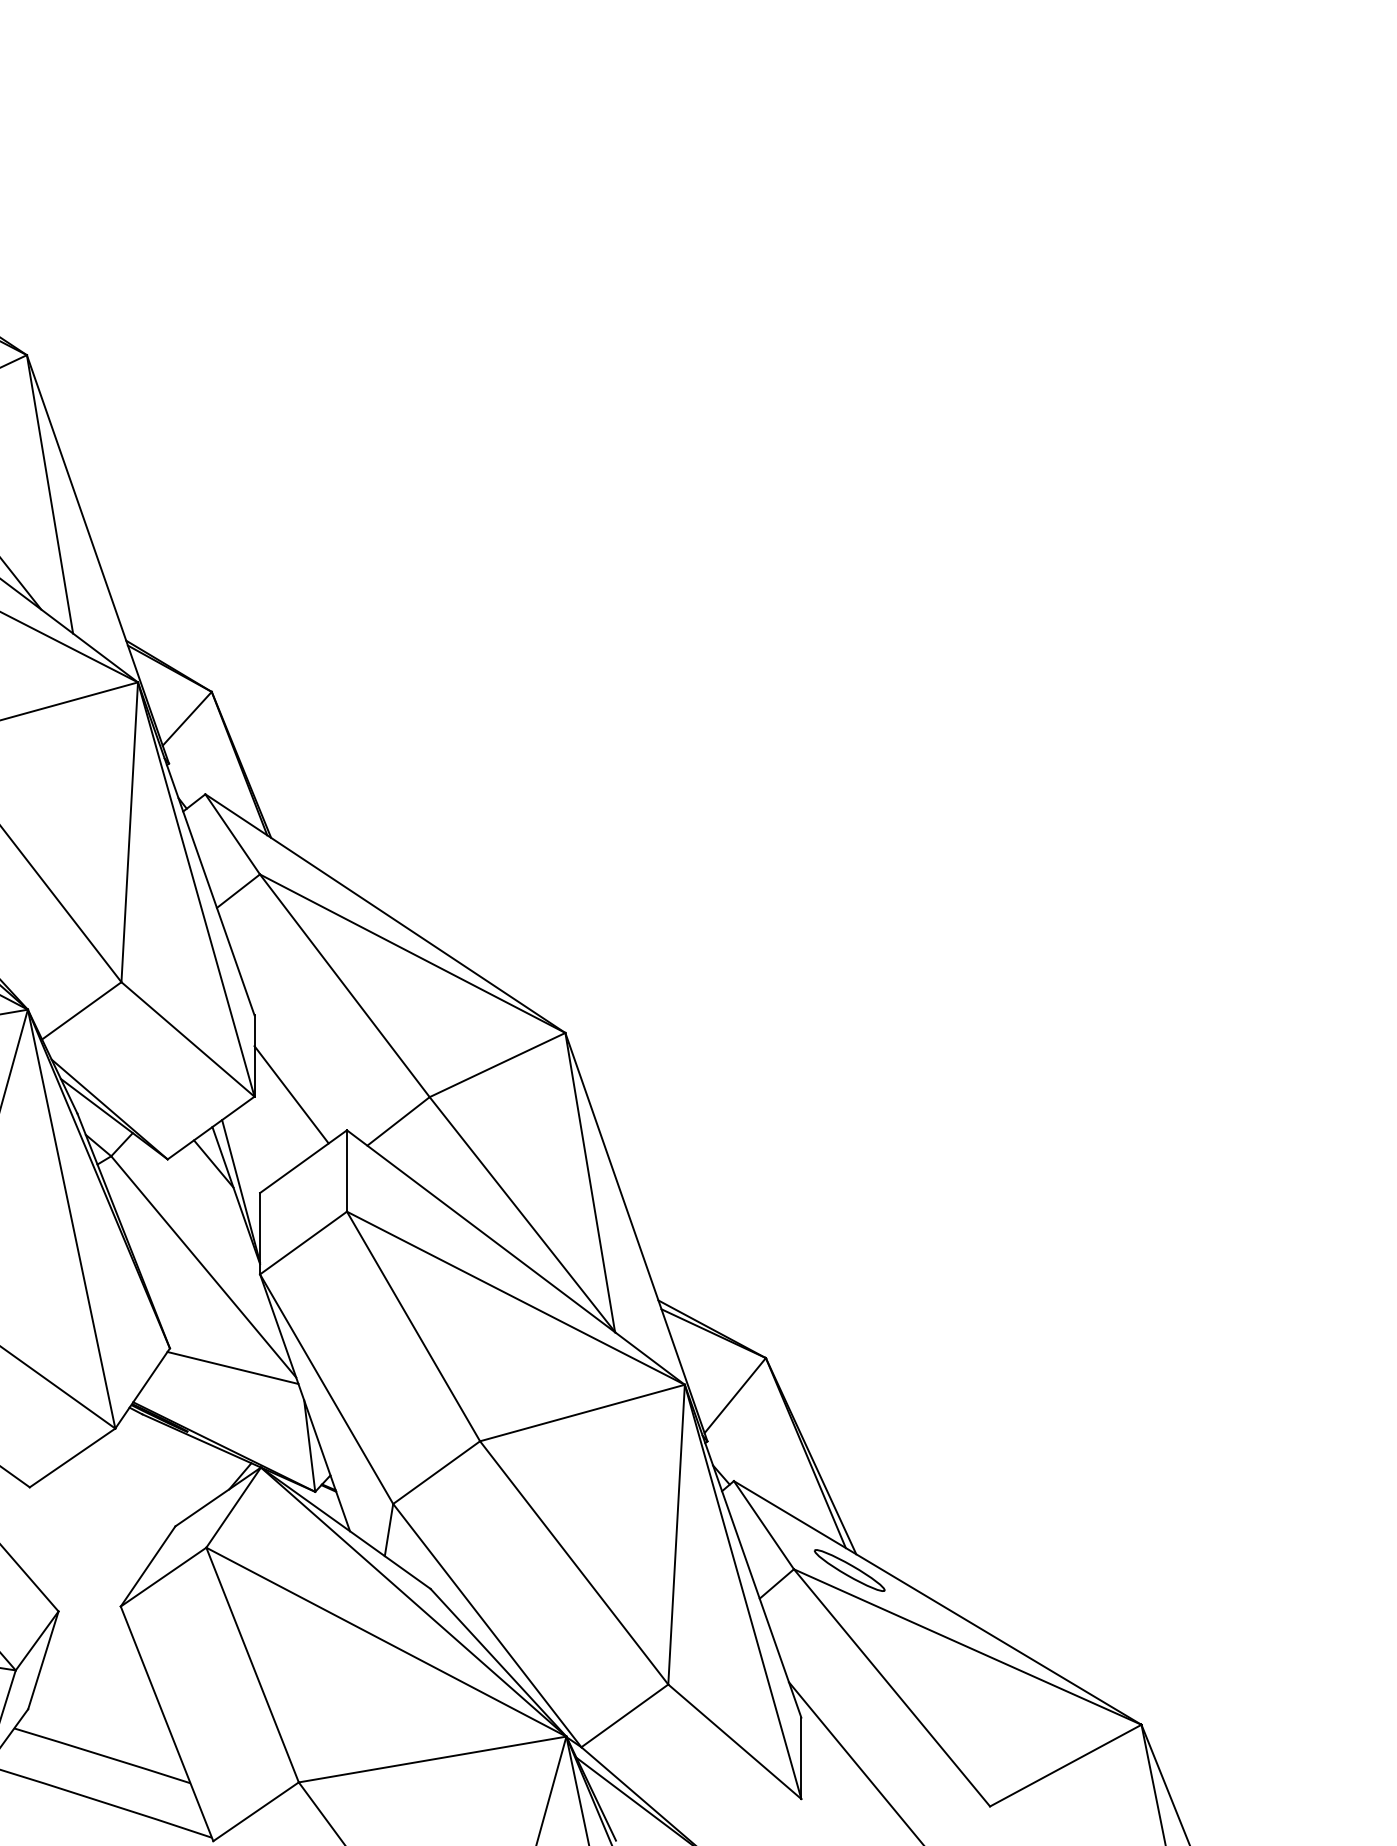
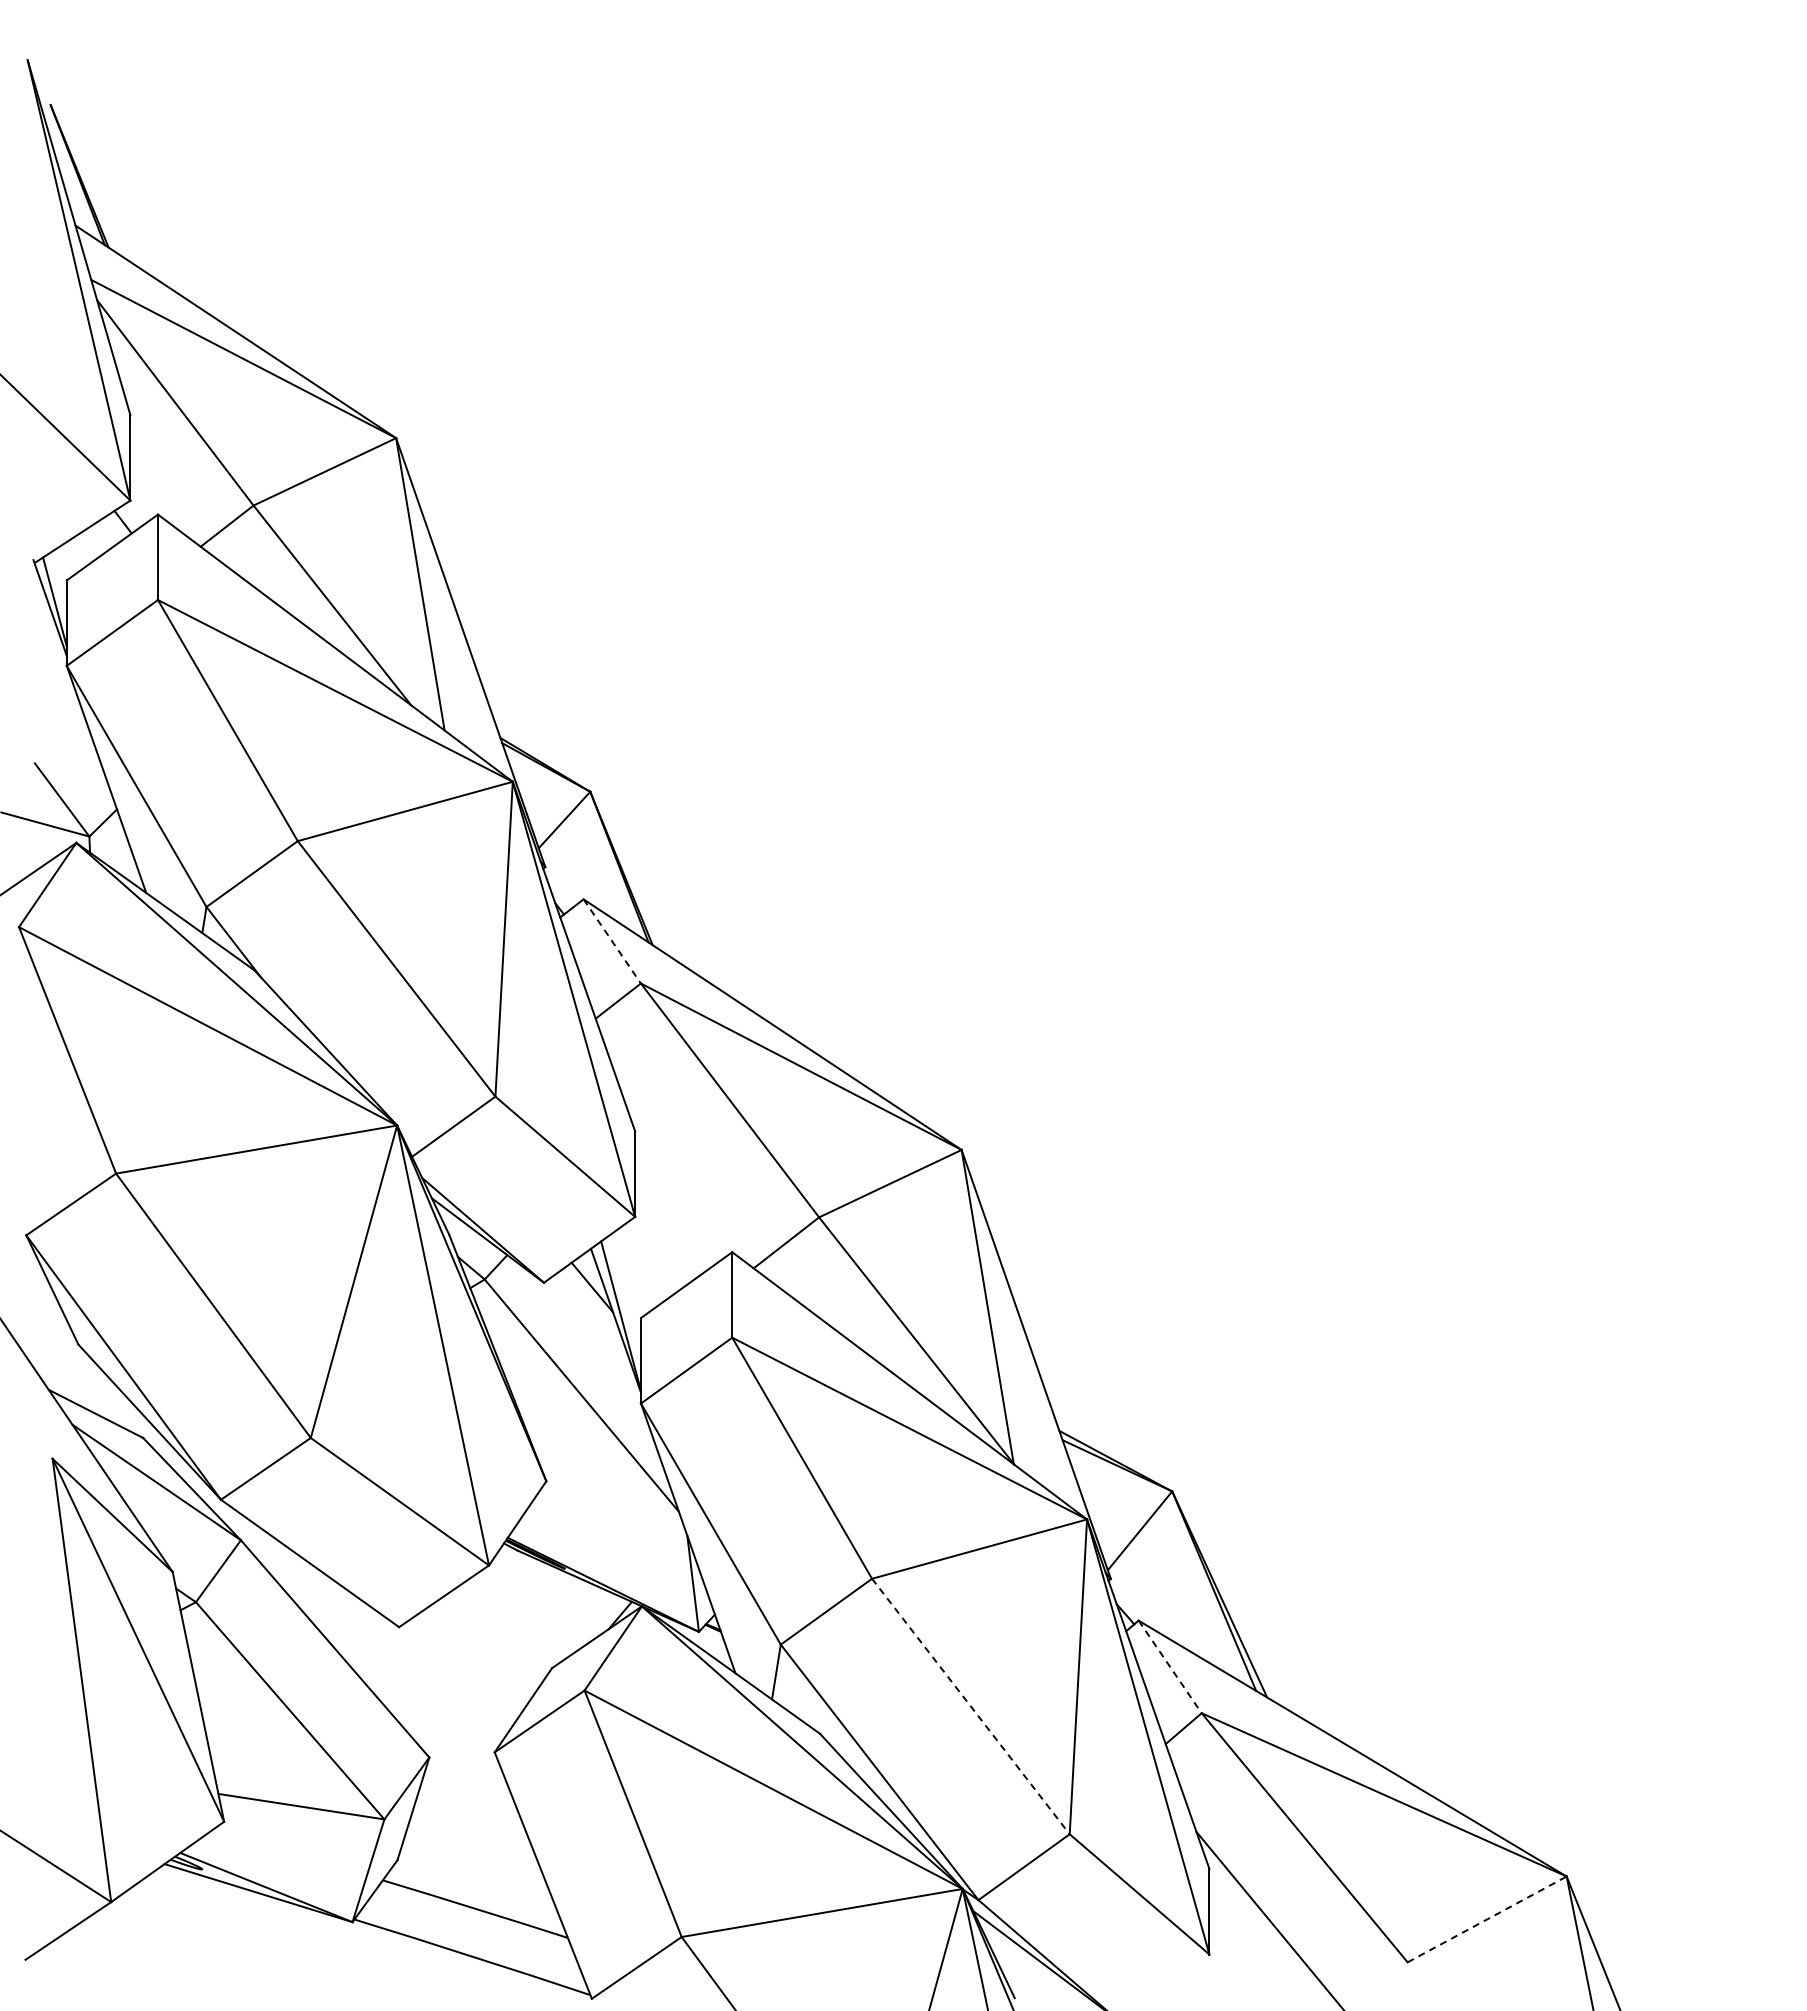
line: (232, 834) -> (612, 941), solid -> dashed
line: (291, 1094) -> (674, 1214), removed
line: (232, 1367) -> (612, 1501), removed
line: (764, 1525) -> (1170, 1667), solid -> dashed
line: (573, 1562) -> (970, 1706), solid -> dashed
part: (849, 1570) -> (1259, 1714), removed
line: (1066, 1765) -> (1487, 1919), solid -> dashed

